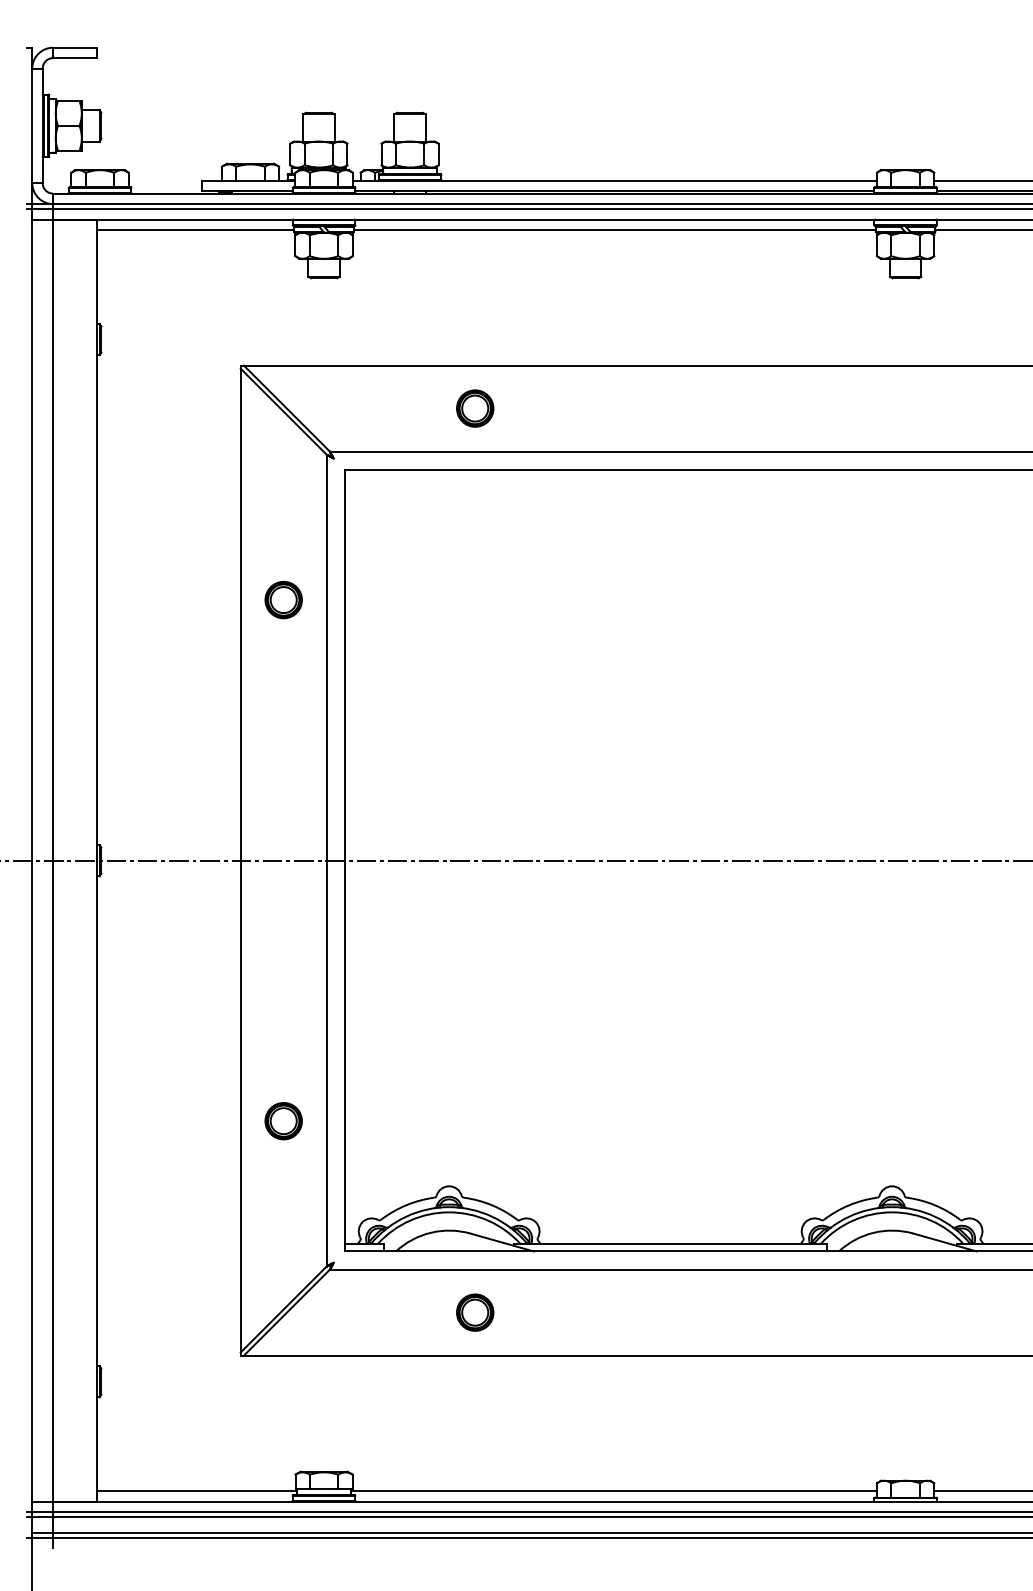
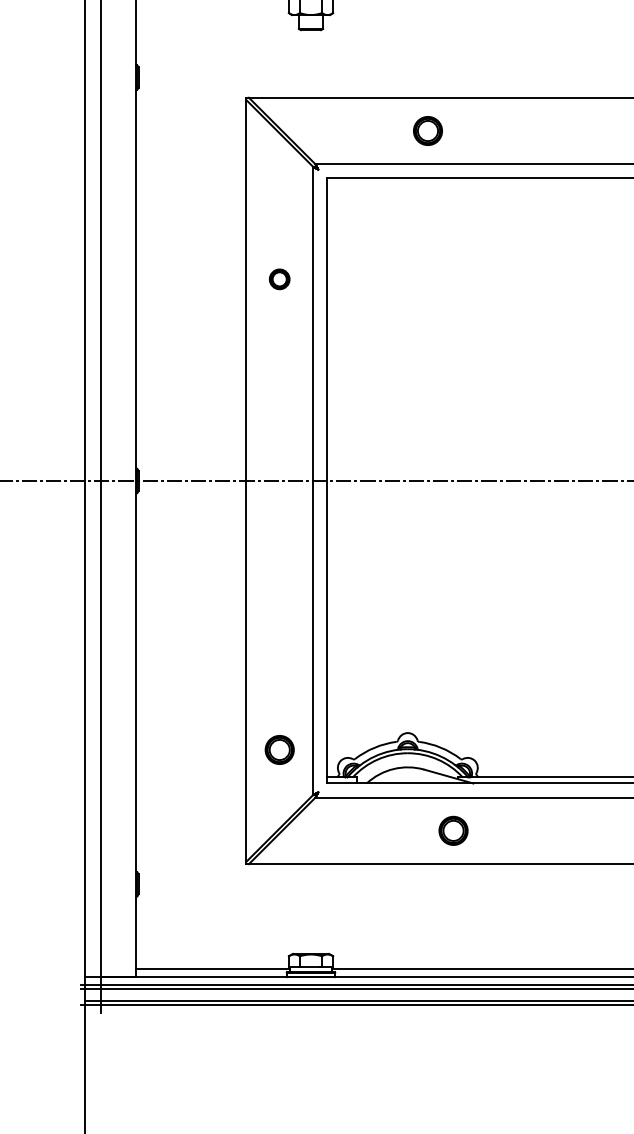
part: (283, 600) -> (279, 279), size x0.7
part: (283, 1121) -> (279, 750), moved
part: (475, 1312) -> (453, 830), moved

